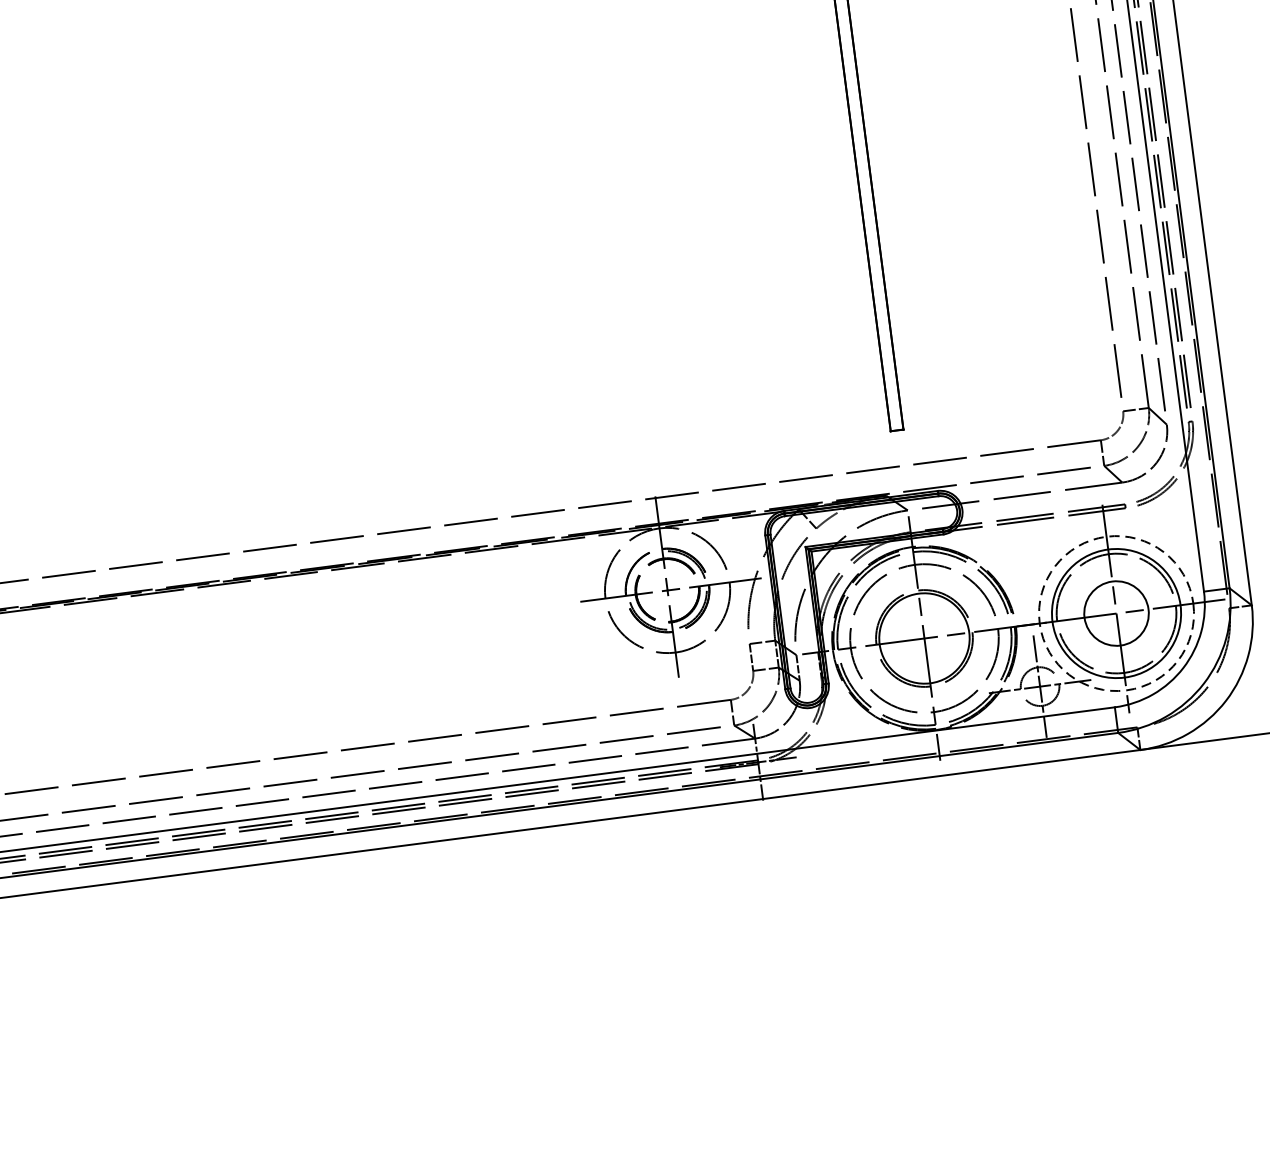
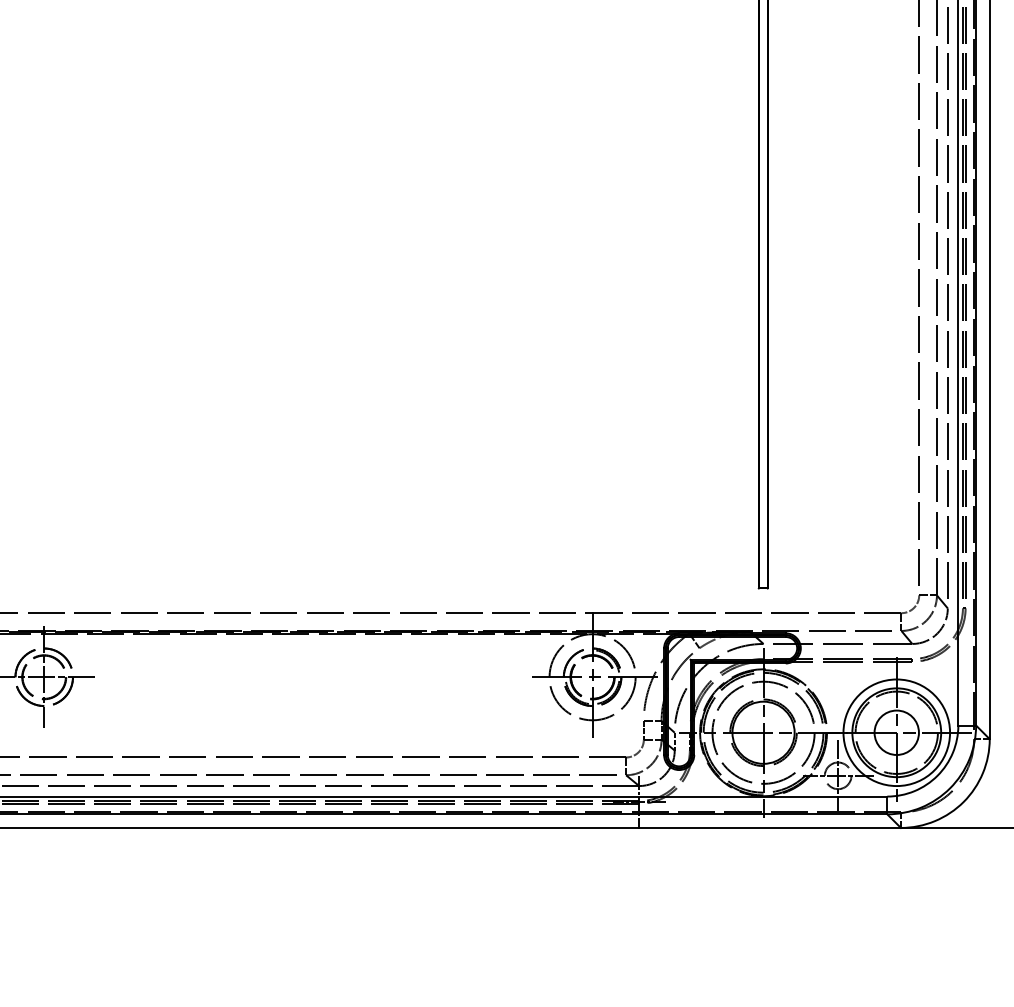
circle: (1116, 613) -> (896, 732), dashed -> solid

